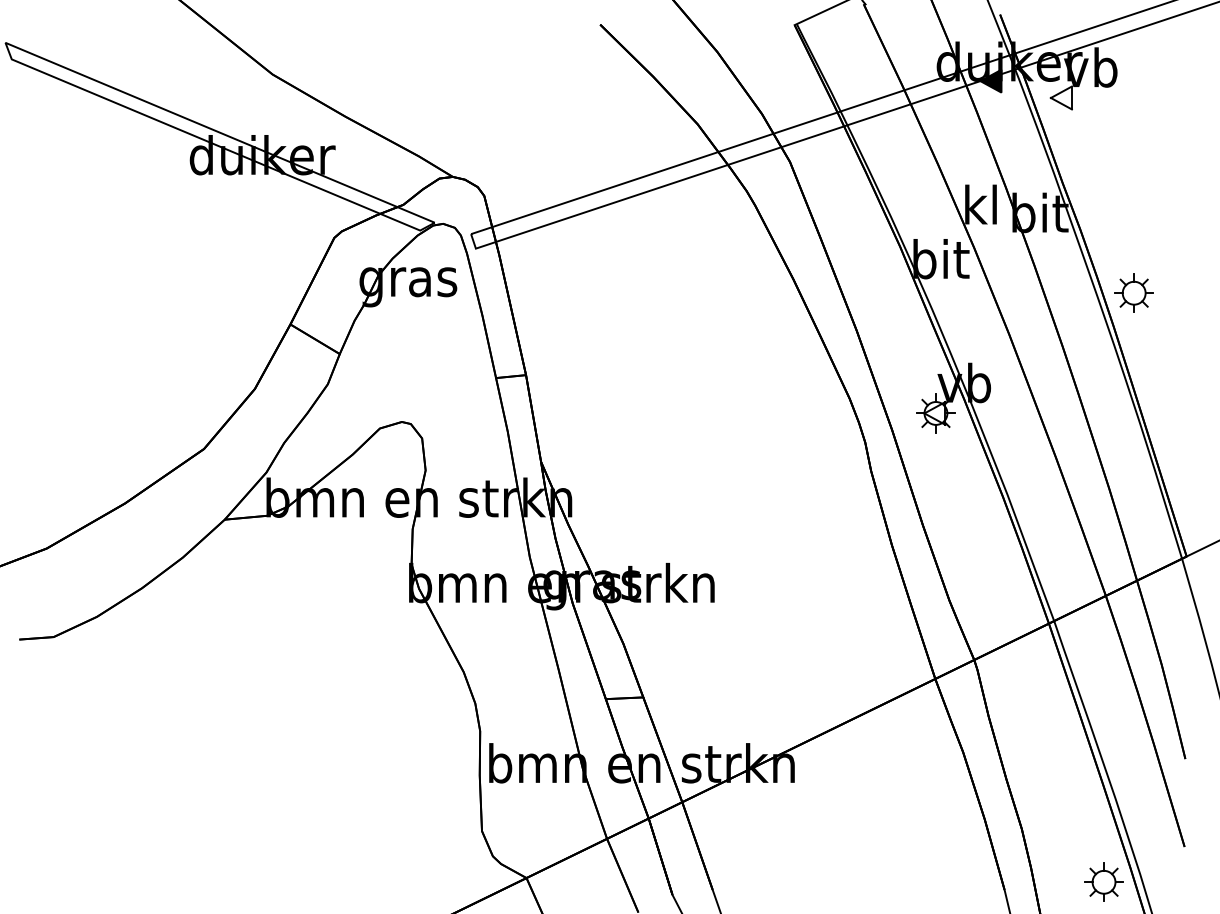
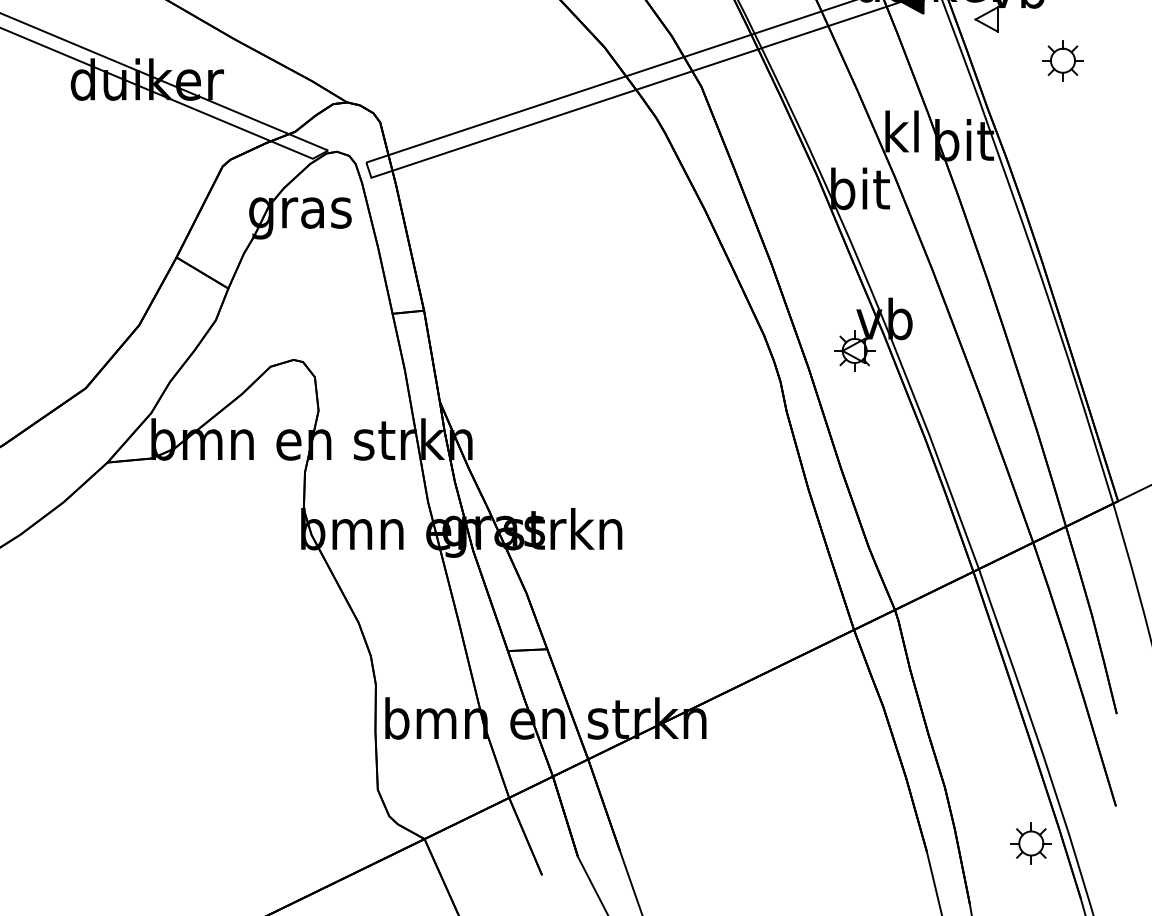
part: (1133, 292) -> (1062, 59), moved

